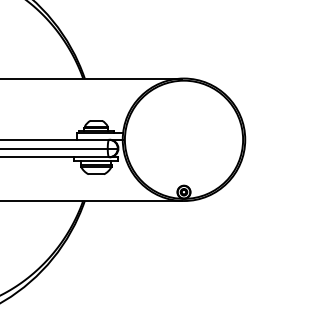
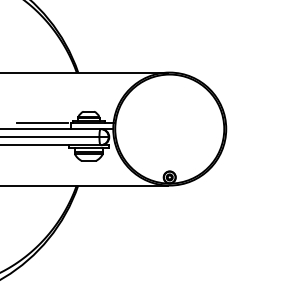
line: (45, 133) -> (41, 123), added

